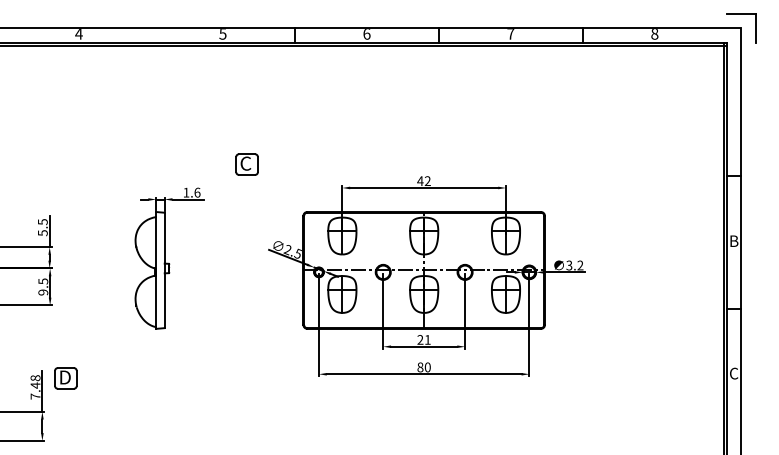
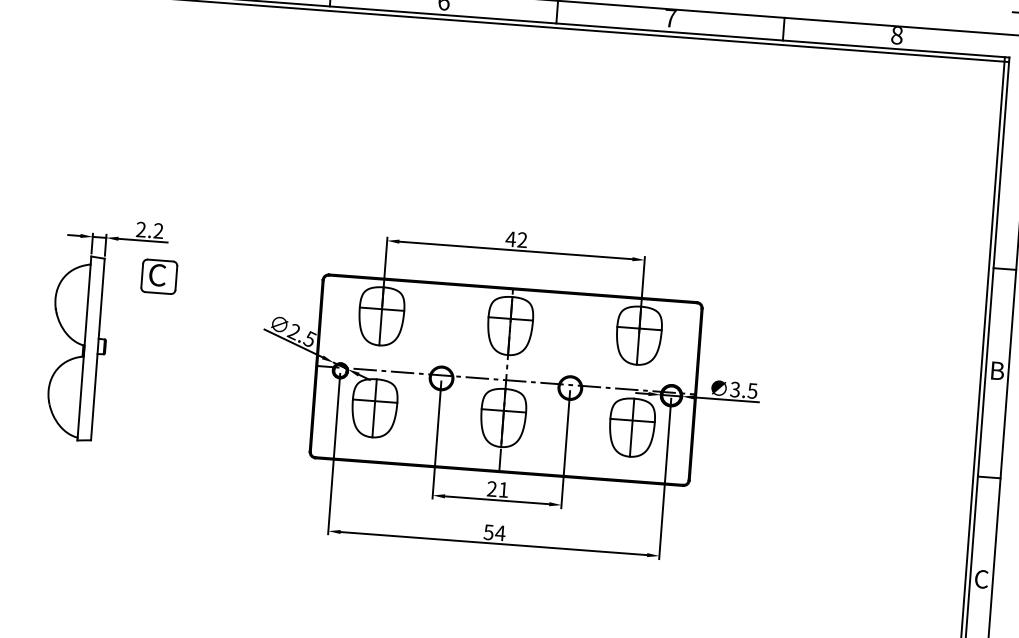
part: (246, 164) -> (158, 276), moved
text: (191, 192) -> (149, 230), 1.6 -> 2.2
text: (580, 265) -> (752, 390), 3.2 -> 3.5
text: (423, 367) -> (493, 532), 80 -> 54

